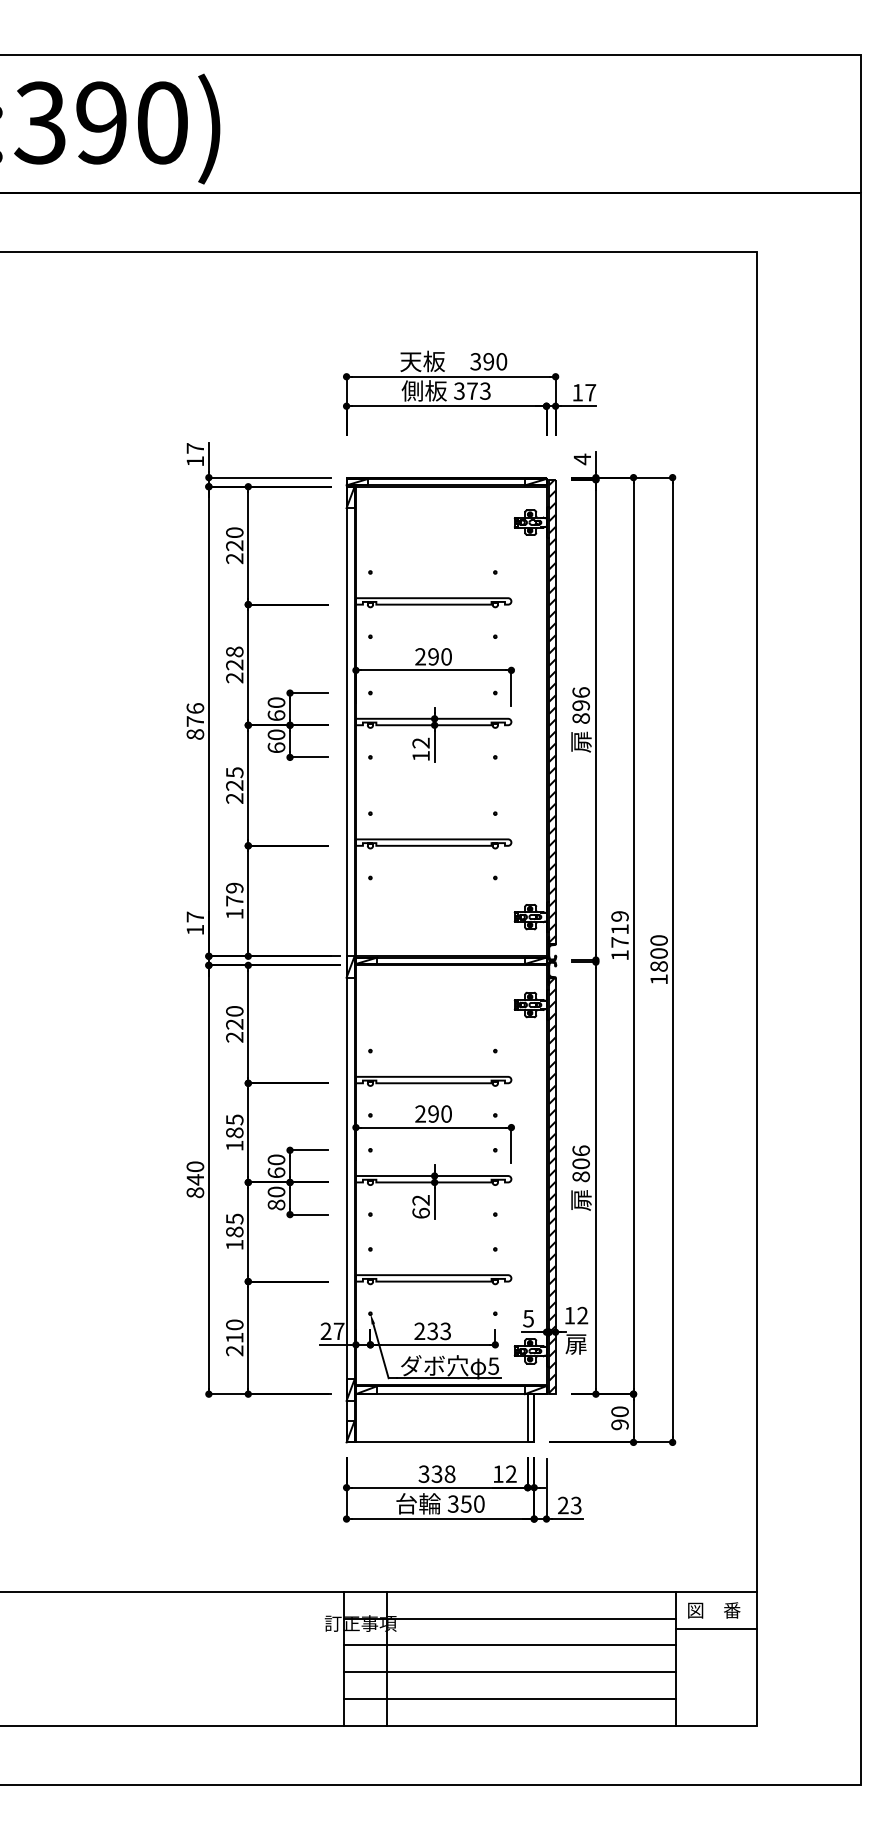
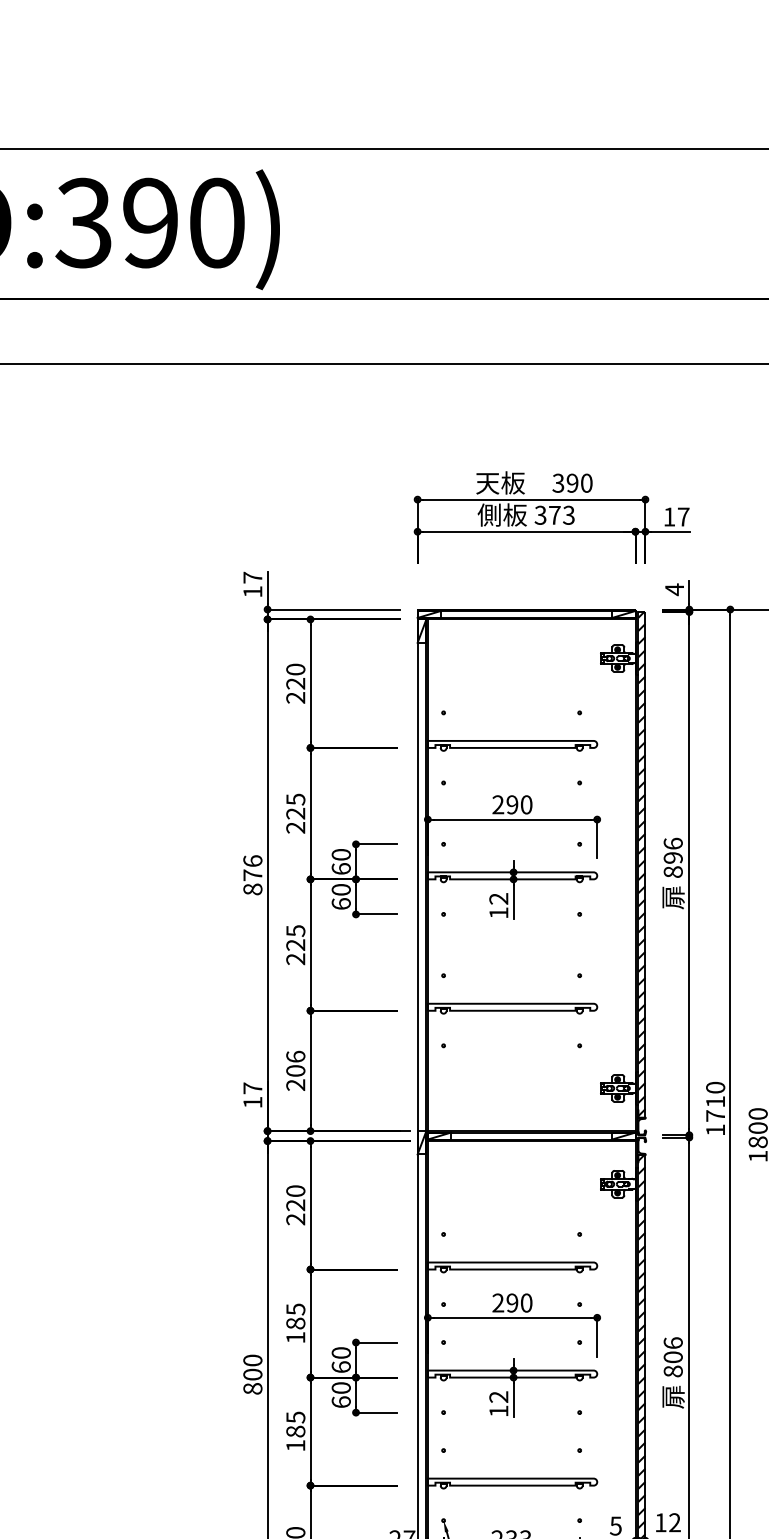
text: (234, 651) -> (295, 799), 228 -> 225
text: (234, 900) -> (295, 1070), 179 -> 206
text: (619, 916) -> (715, 1087), 1719 -> 1710
text: (195, 1179) -> (252, 1374), 840 -> 800
text: (276, 1204) -> (341, 1401), 80 -> 60
text: (420, 1212) -> (498, 1410), 62 -> 12

